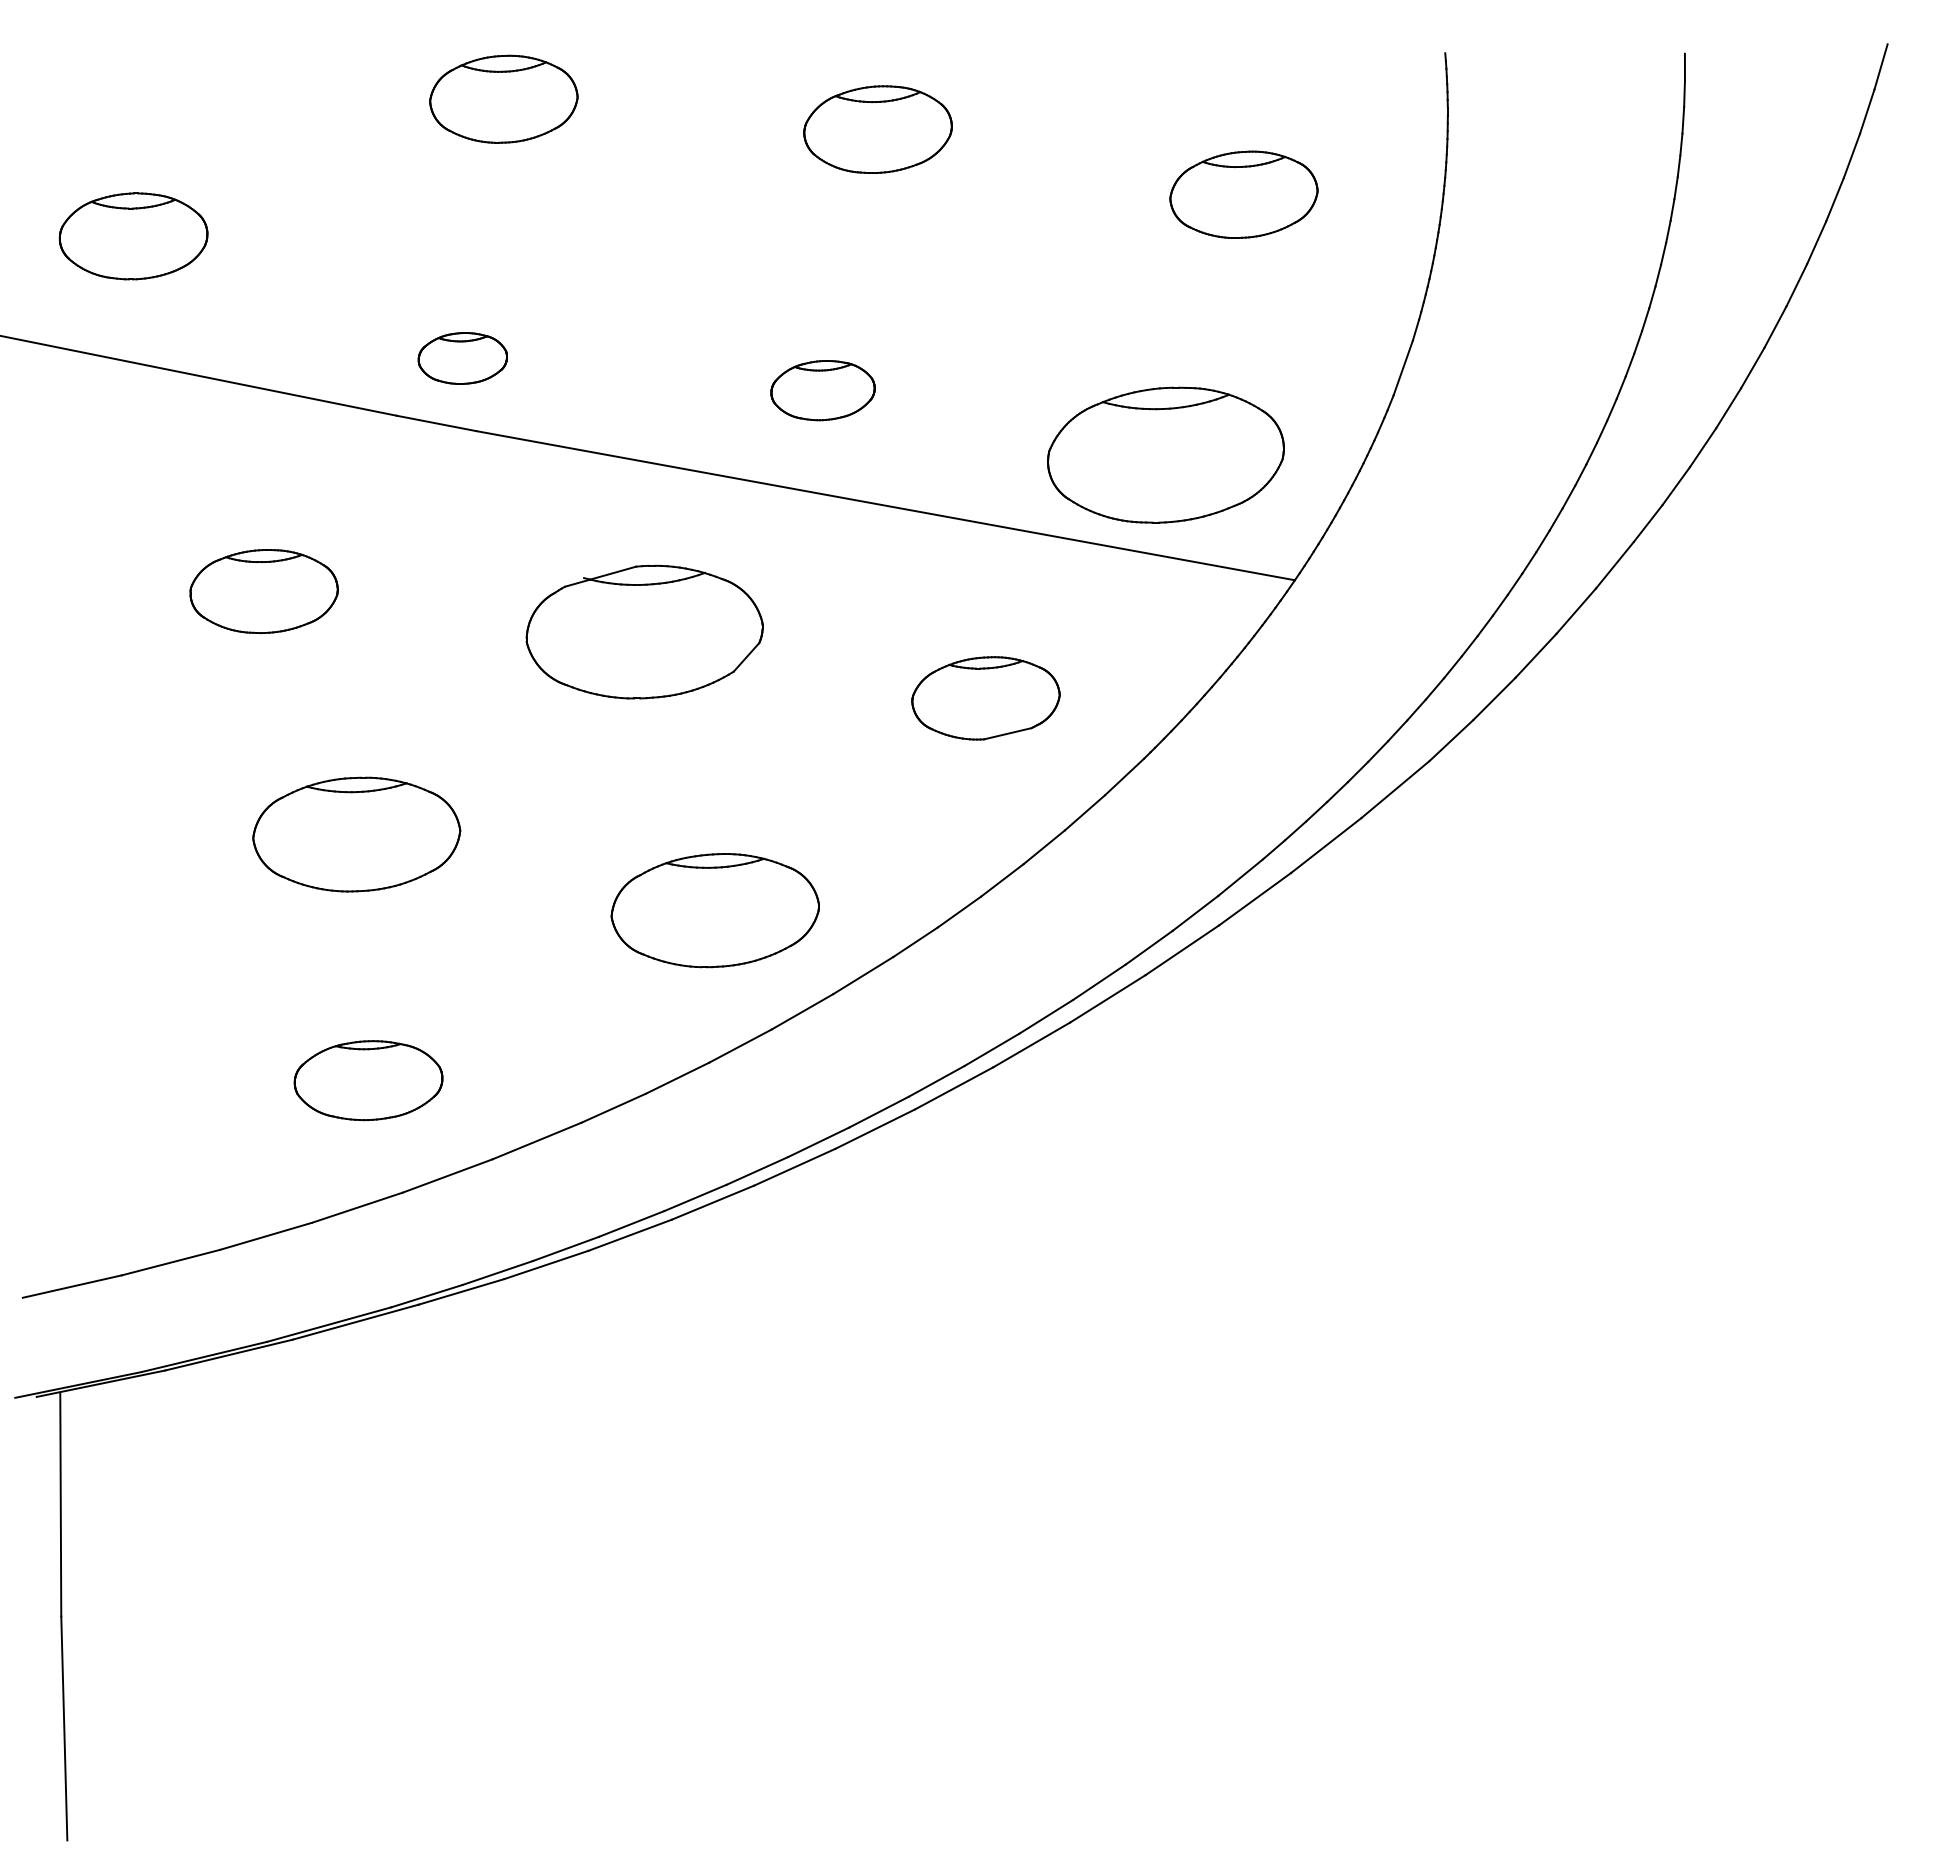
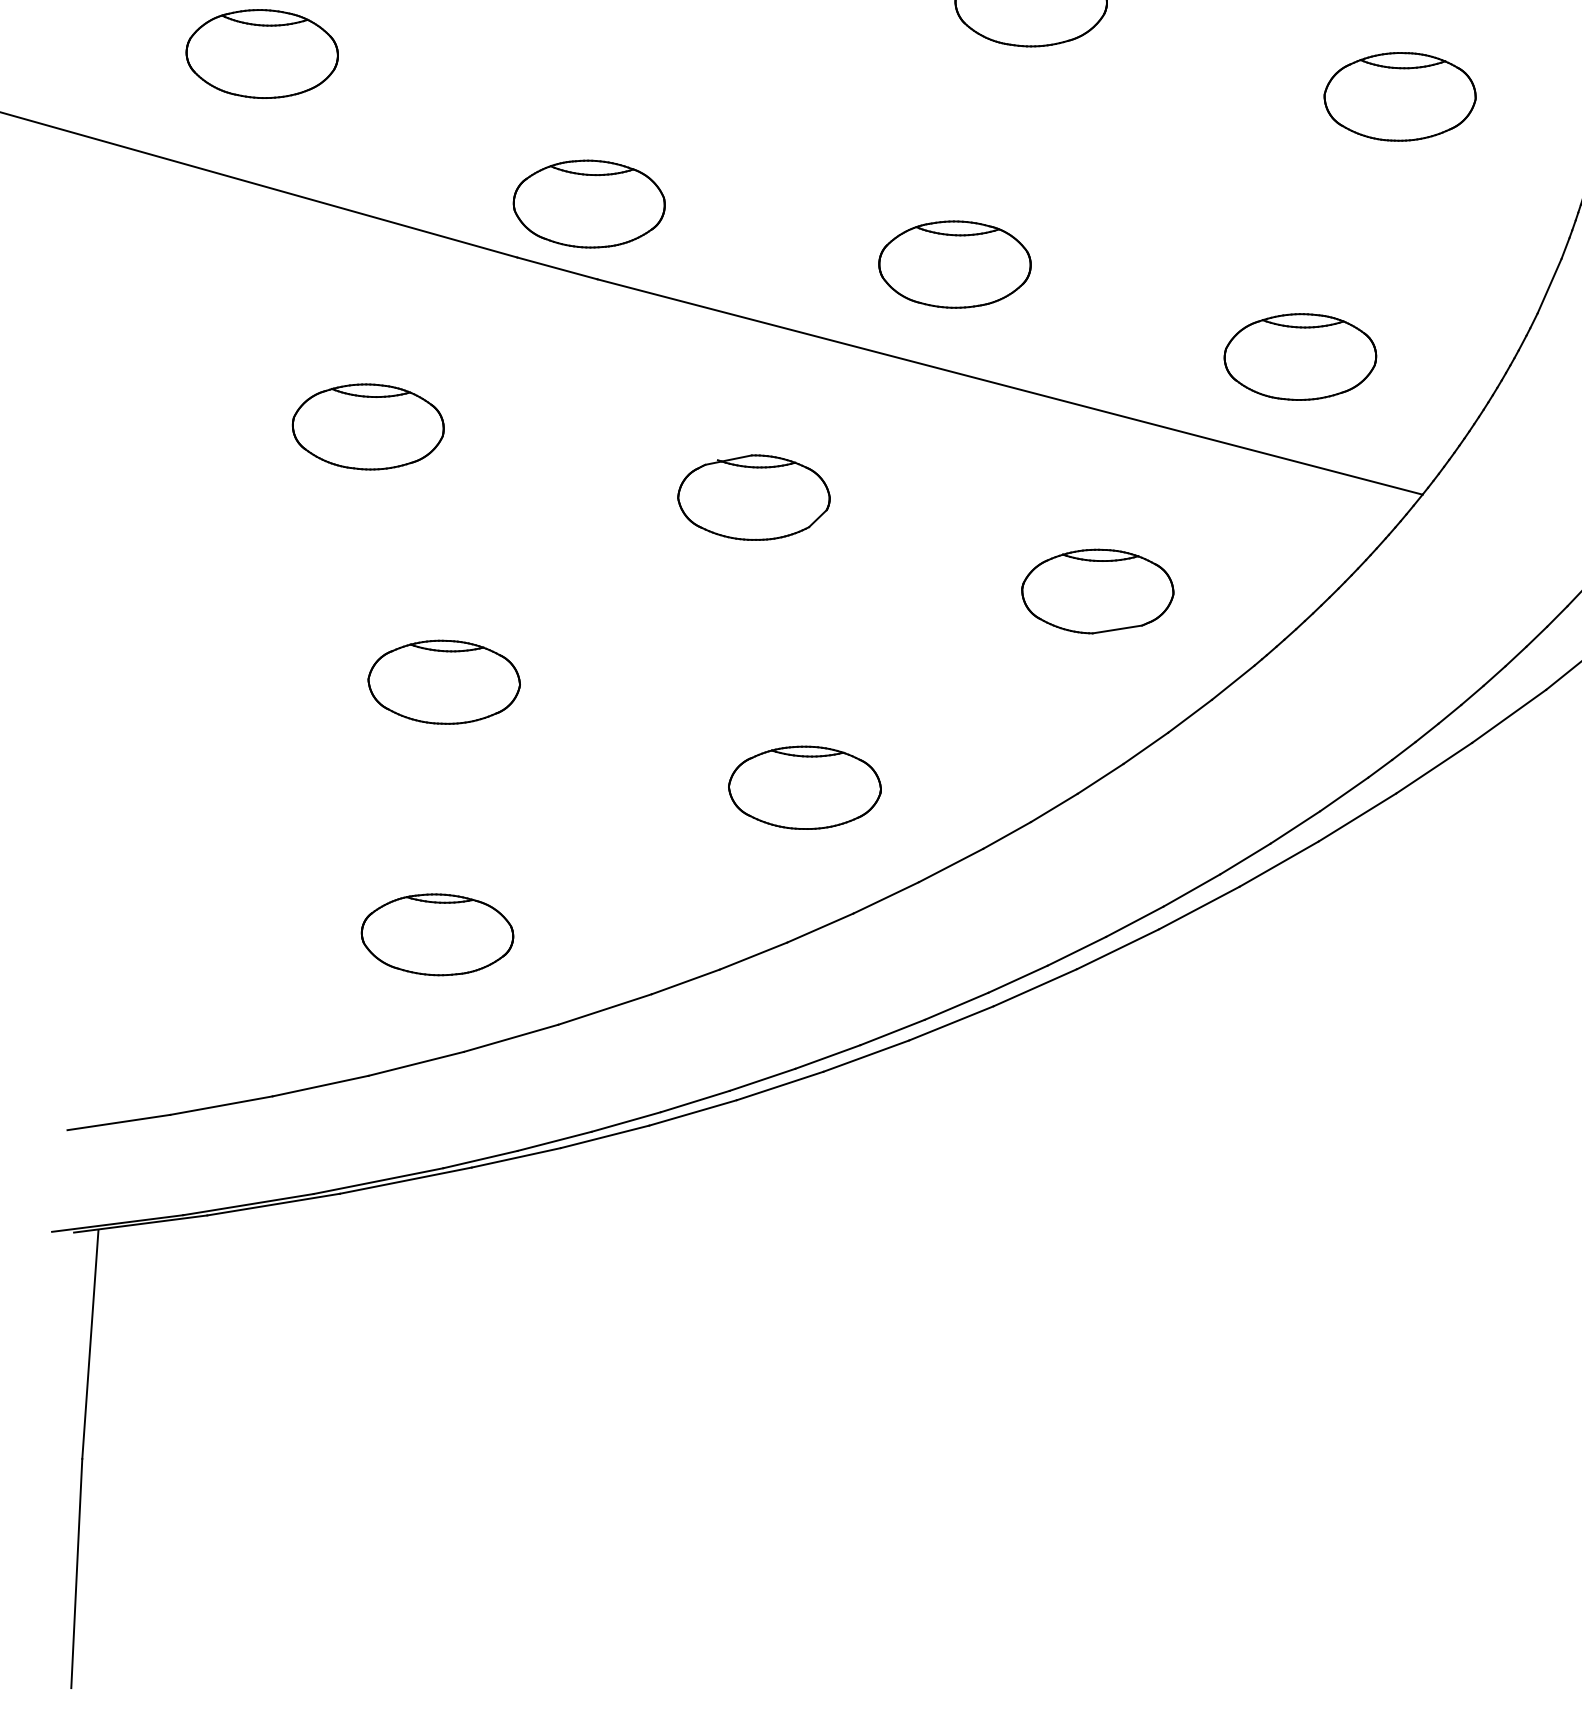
part: (462, 358) -> (588, 204), size x1.67
part: (822, 390) -> (954, 264), size x1.43
part: (1165, 455) -> (1299, 357), size x0.62
part: (644, 631) -> (753, 497), size x0.62
part: (356, 833) -> (444, 681), size x0.71
part: (715, 910) -> (805, 787), size x0.71

